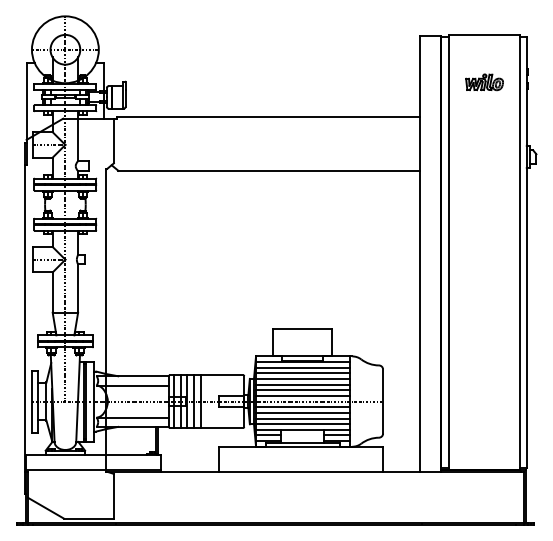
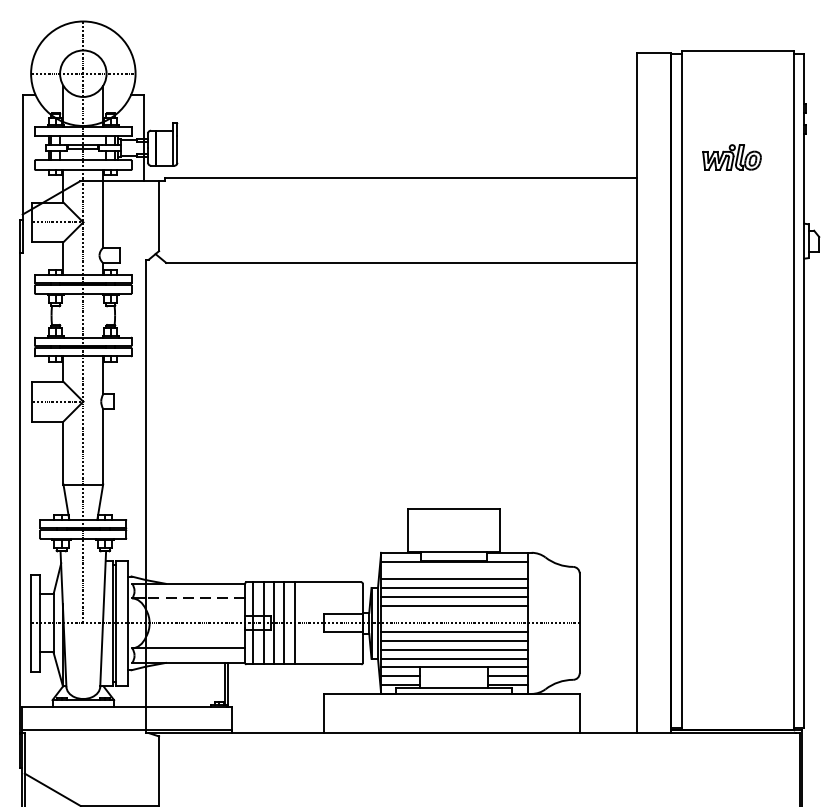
part: (484, 82) -> (731, 157), moved
line: (303, 367) -> (455, 570), removed
line: (137, 385) -> (195, 598), solid -> dashed
line: (303, 395) -> (455, 613), removed

